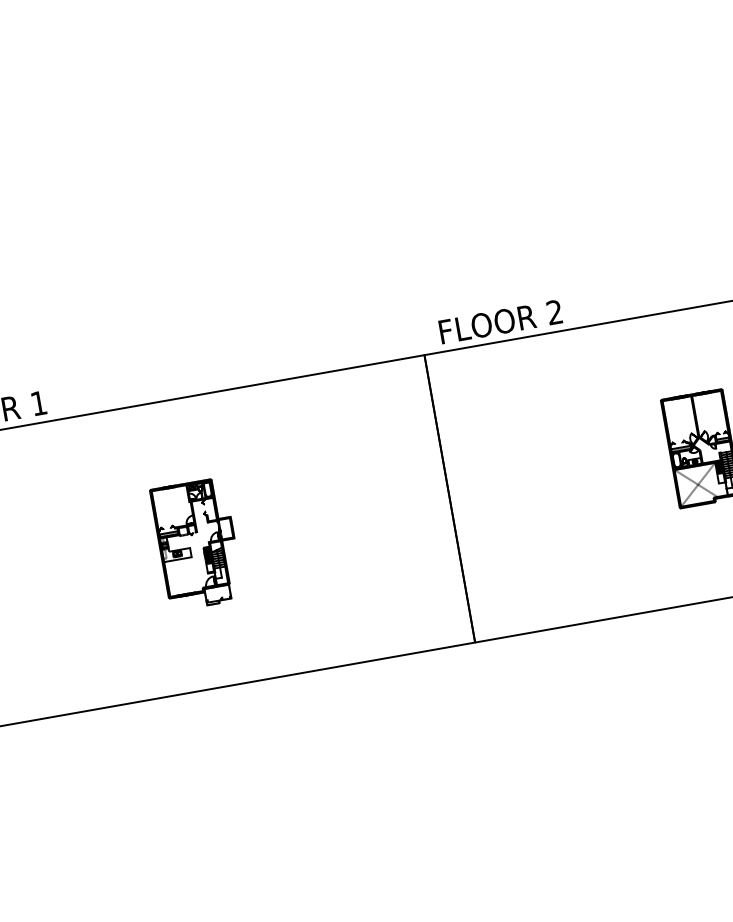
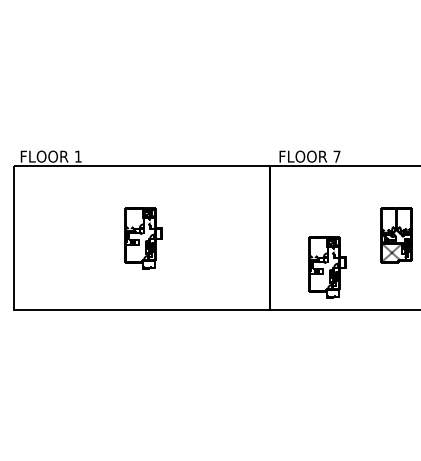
text: (553, 312) -> (336, 156), 2 -> 7
part: (574, 536) -> (327, 267), added

